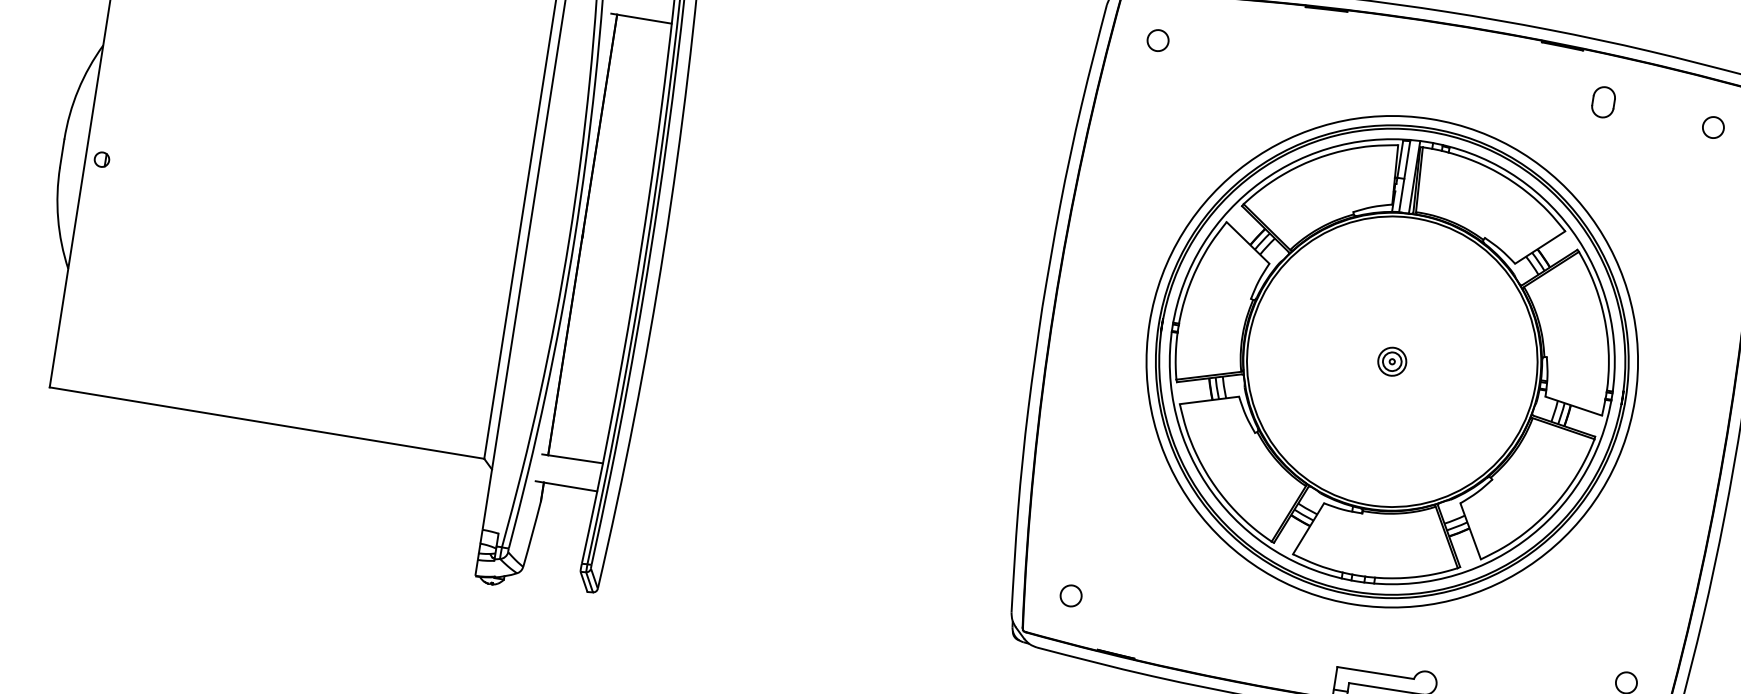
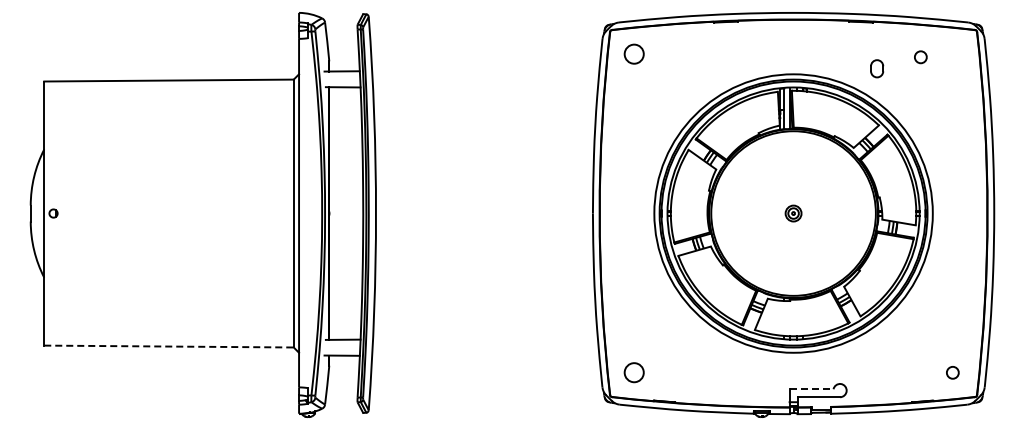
circle: (1158, 40) -> (634, 54), size x1.6
part: (1604, 101) -> (877, 68), moved
circle: (1712, 127) -> (920, 57), moved
line: (267, 423) -> (169, 346), solid -> dashed
circle: (1071, 595) -> (634, 372), size x1.6
line: (1375, 673) -> (811, 389), solid -> dashed

